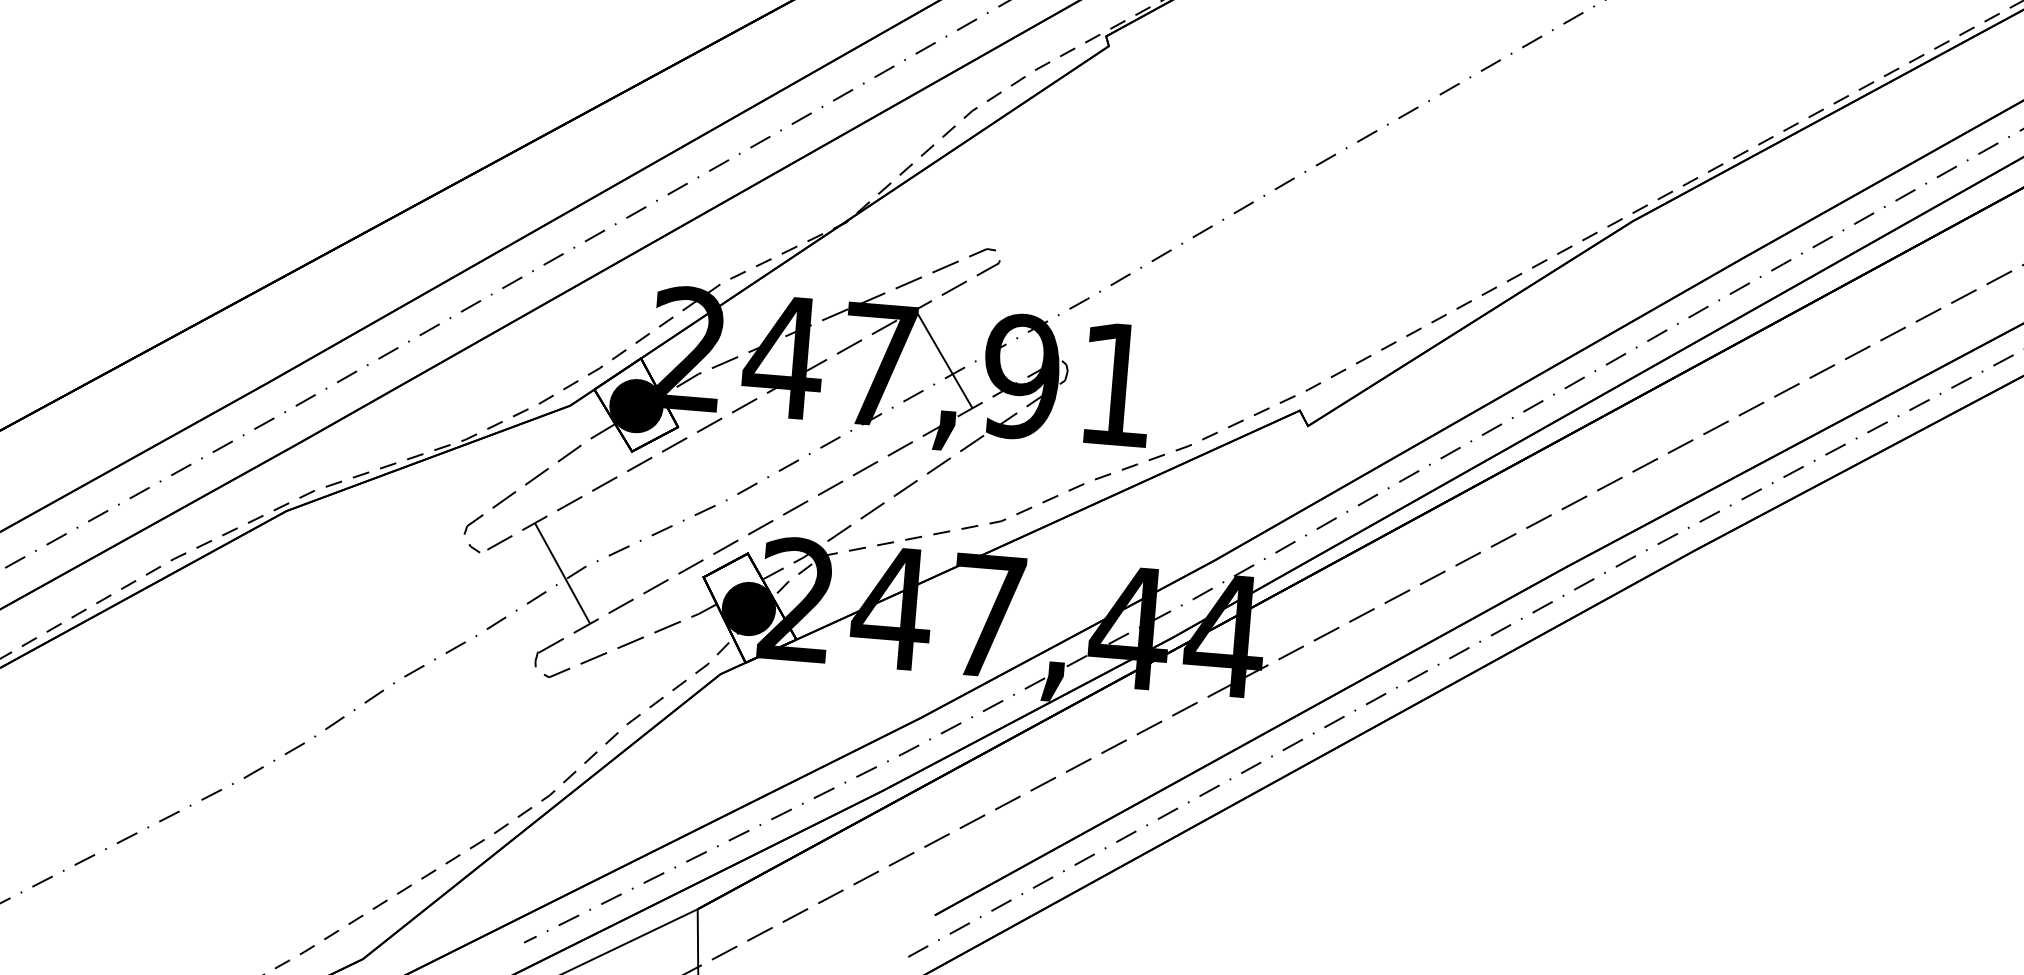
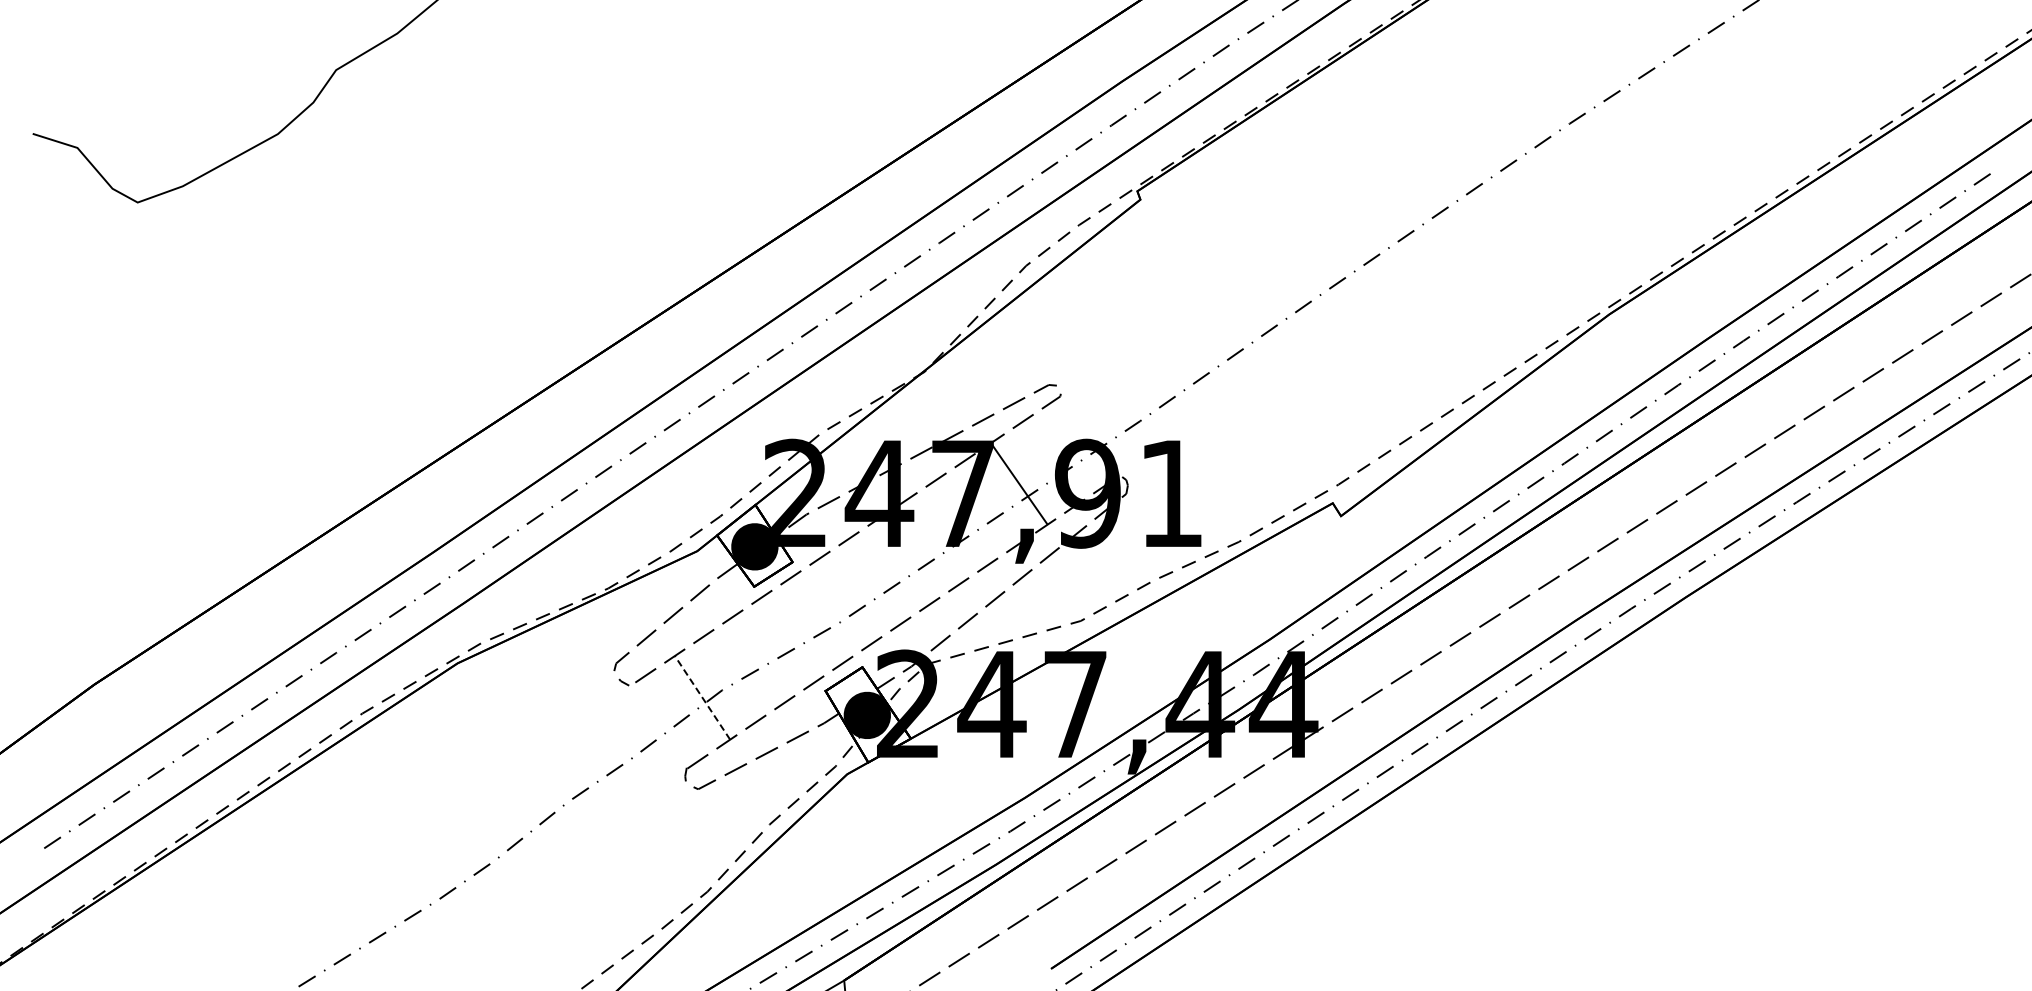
line: (562, 573) -> (702, 697), solid -> dashed

